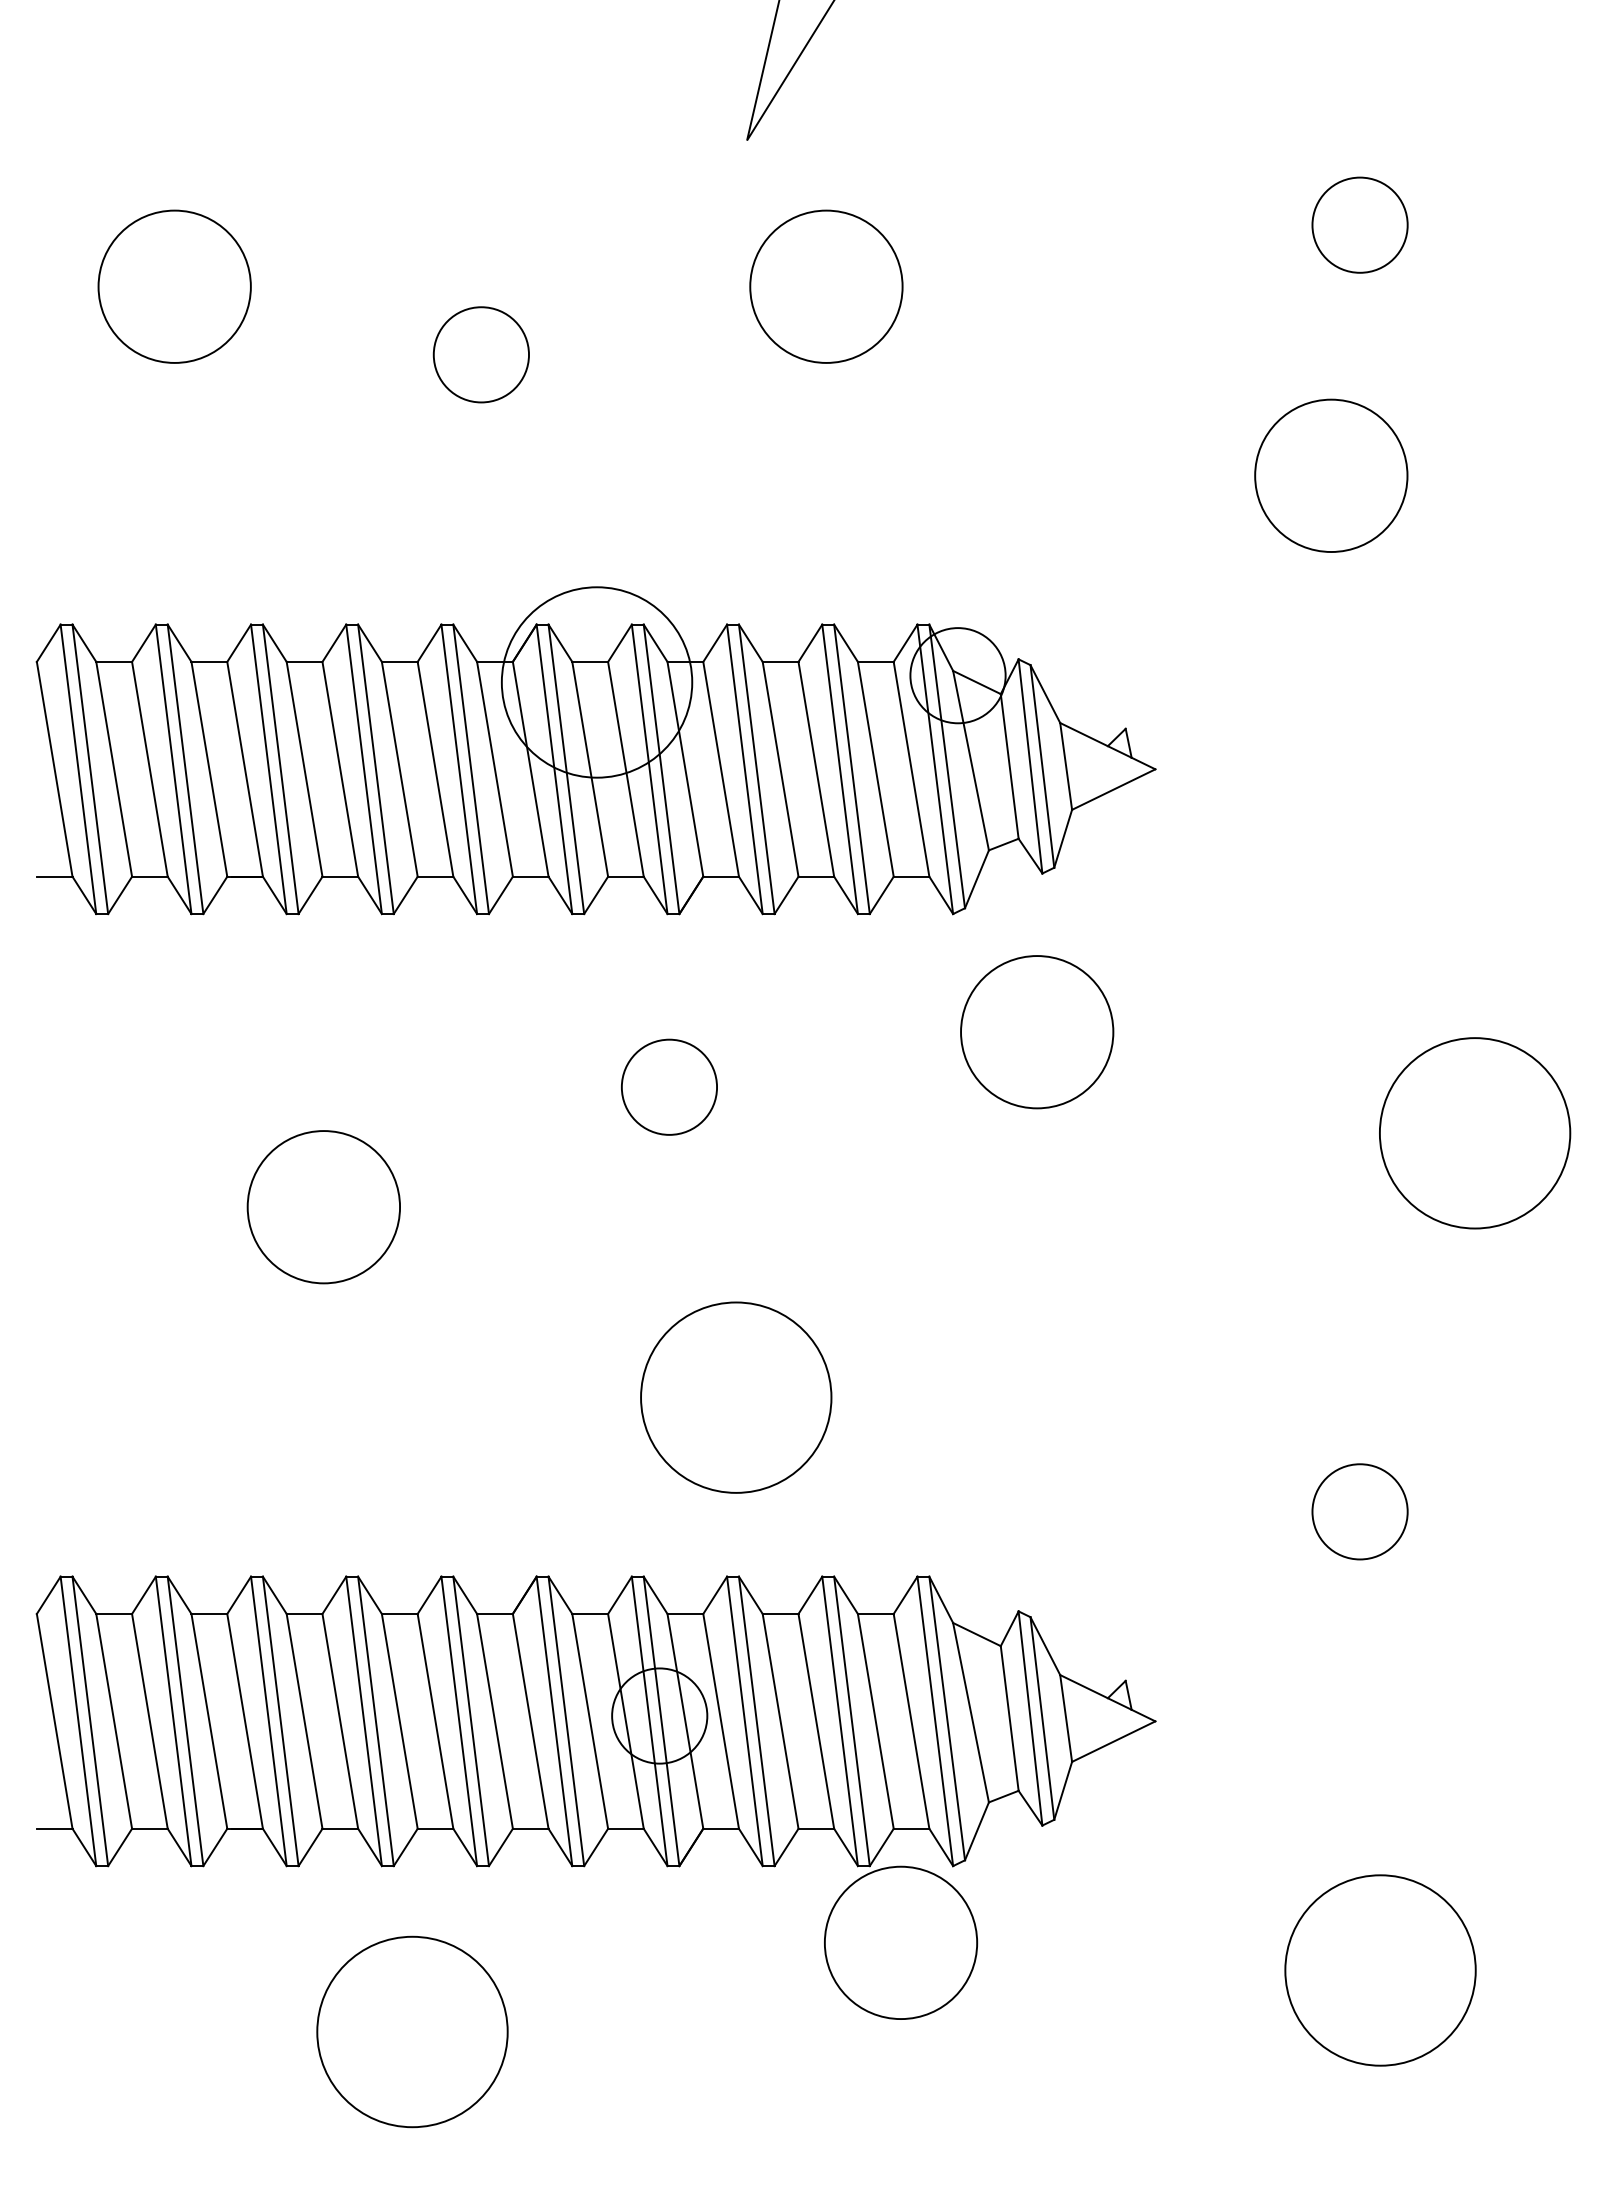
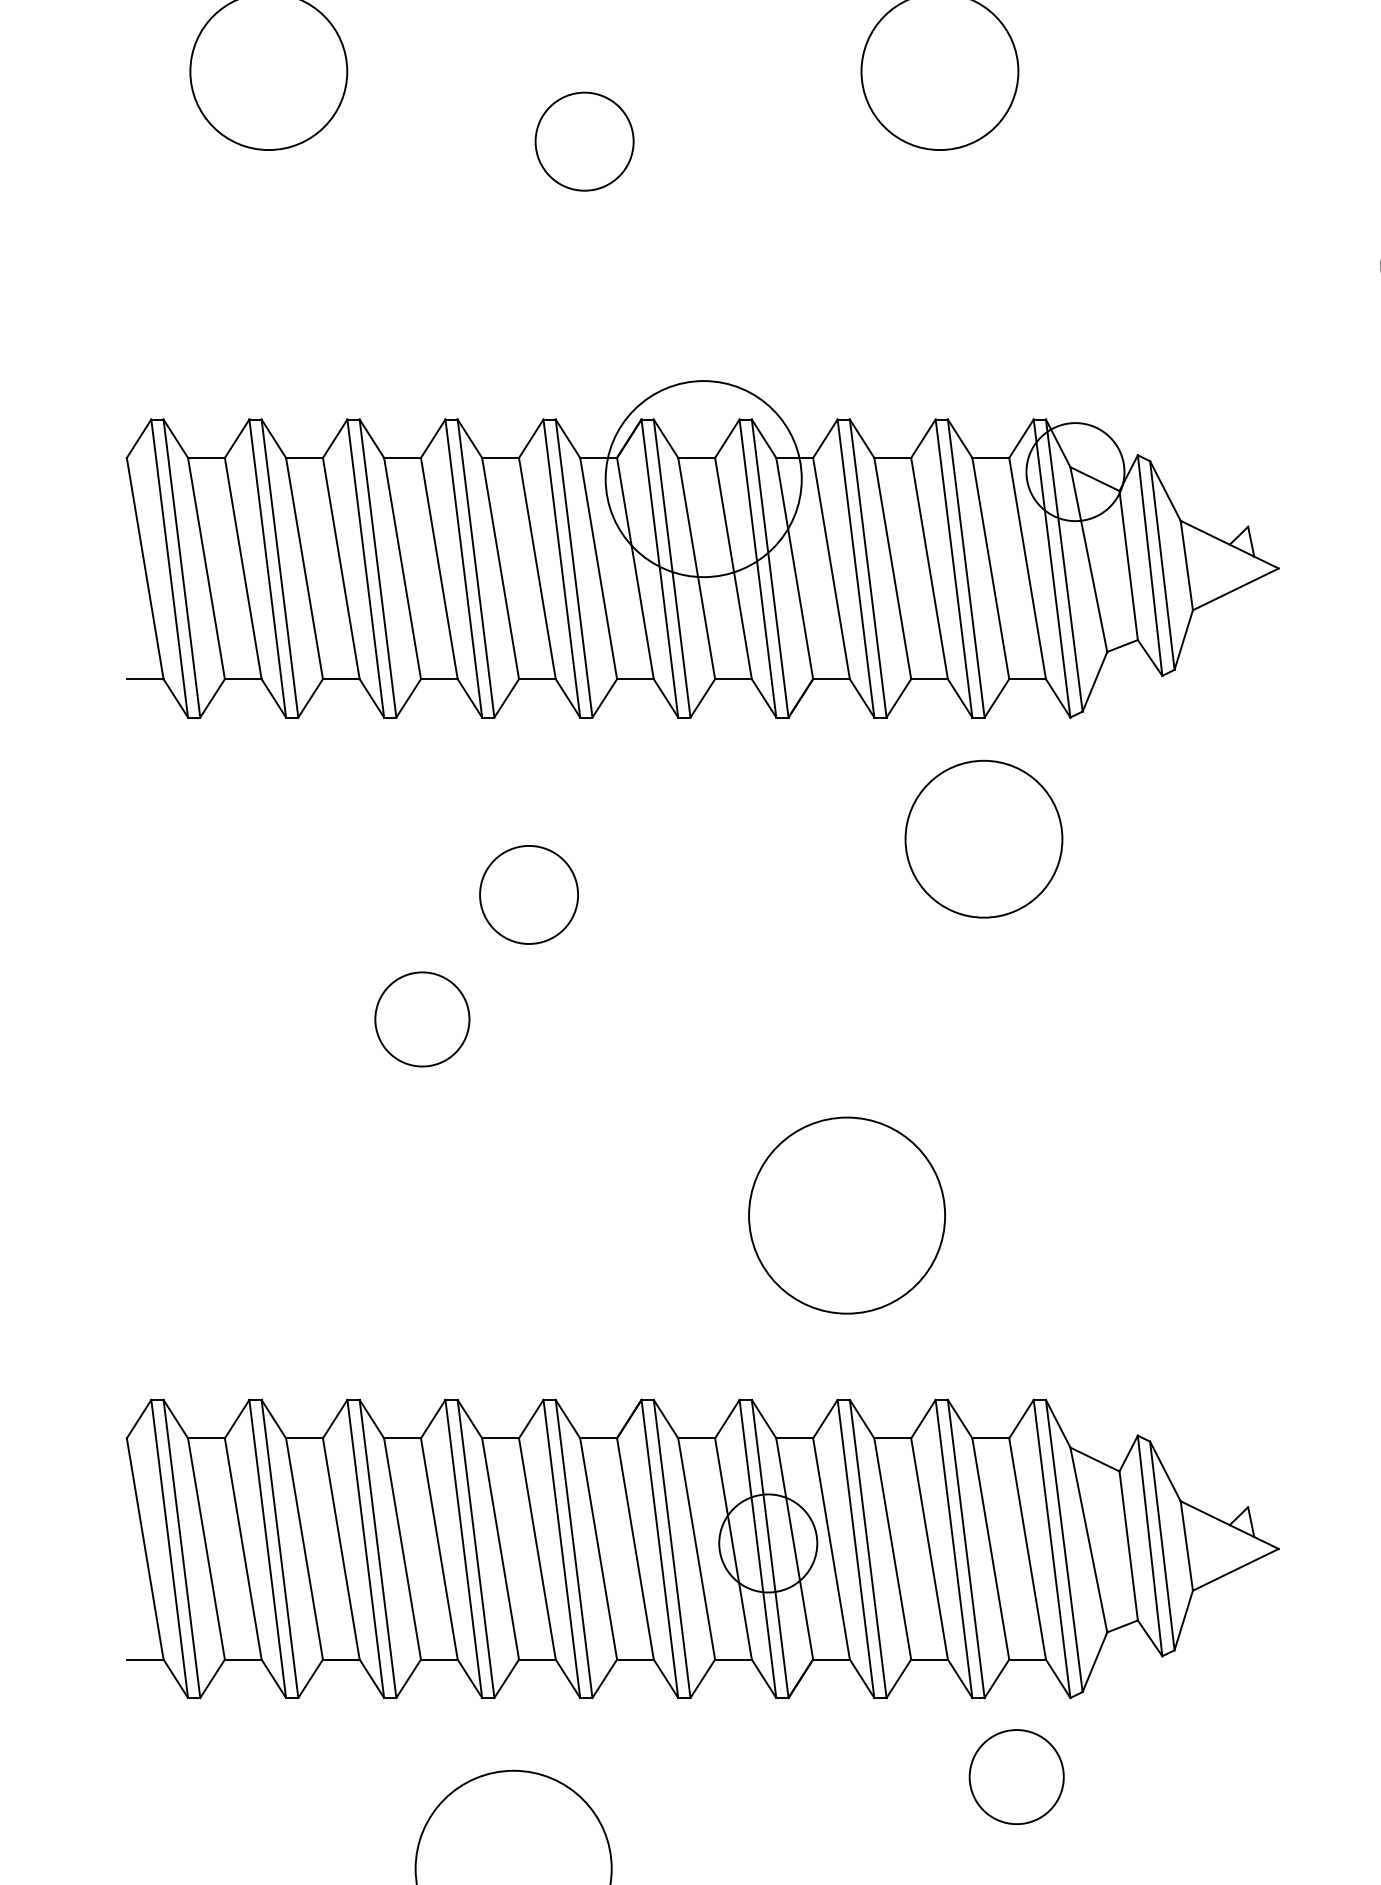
circle: (1037, 1032) -> (984, 839), moved
circle: (669, 1086) -> (529, 894), moved
circle: (323, 1207) -> (422, 1019), size x0.6
circle: (900, 1942) -> (1016, 1776), size x0.6

